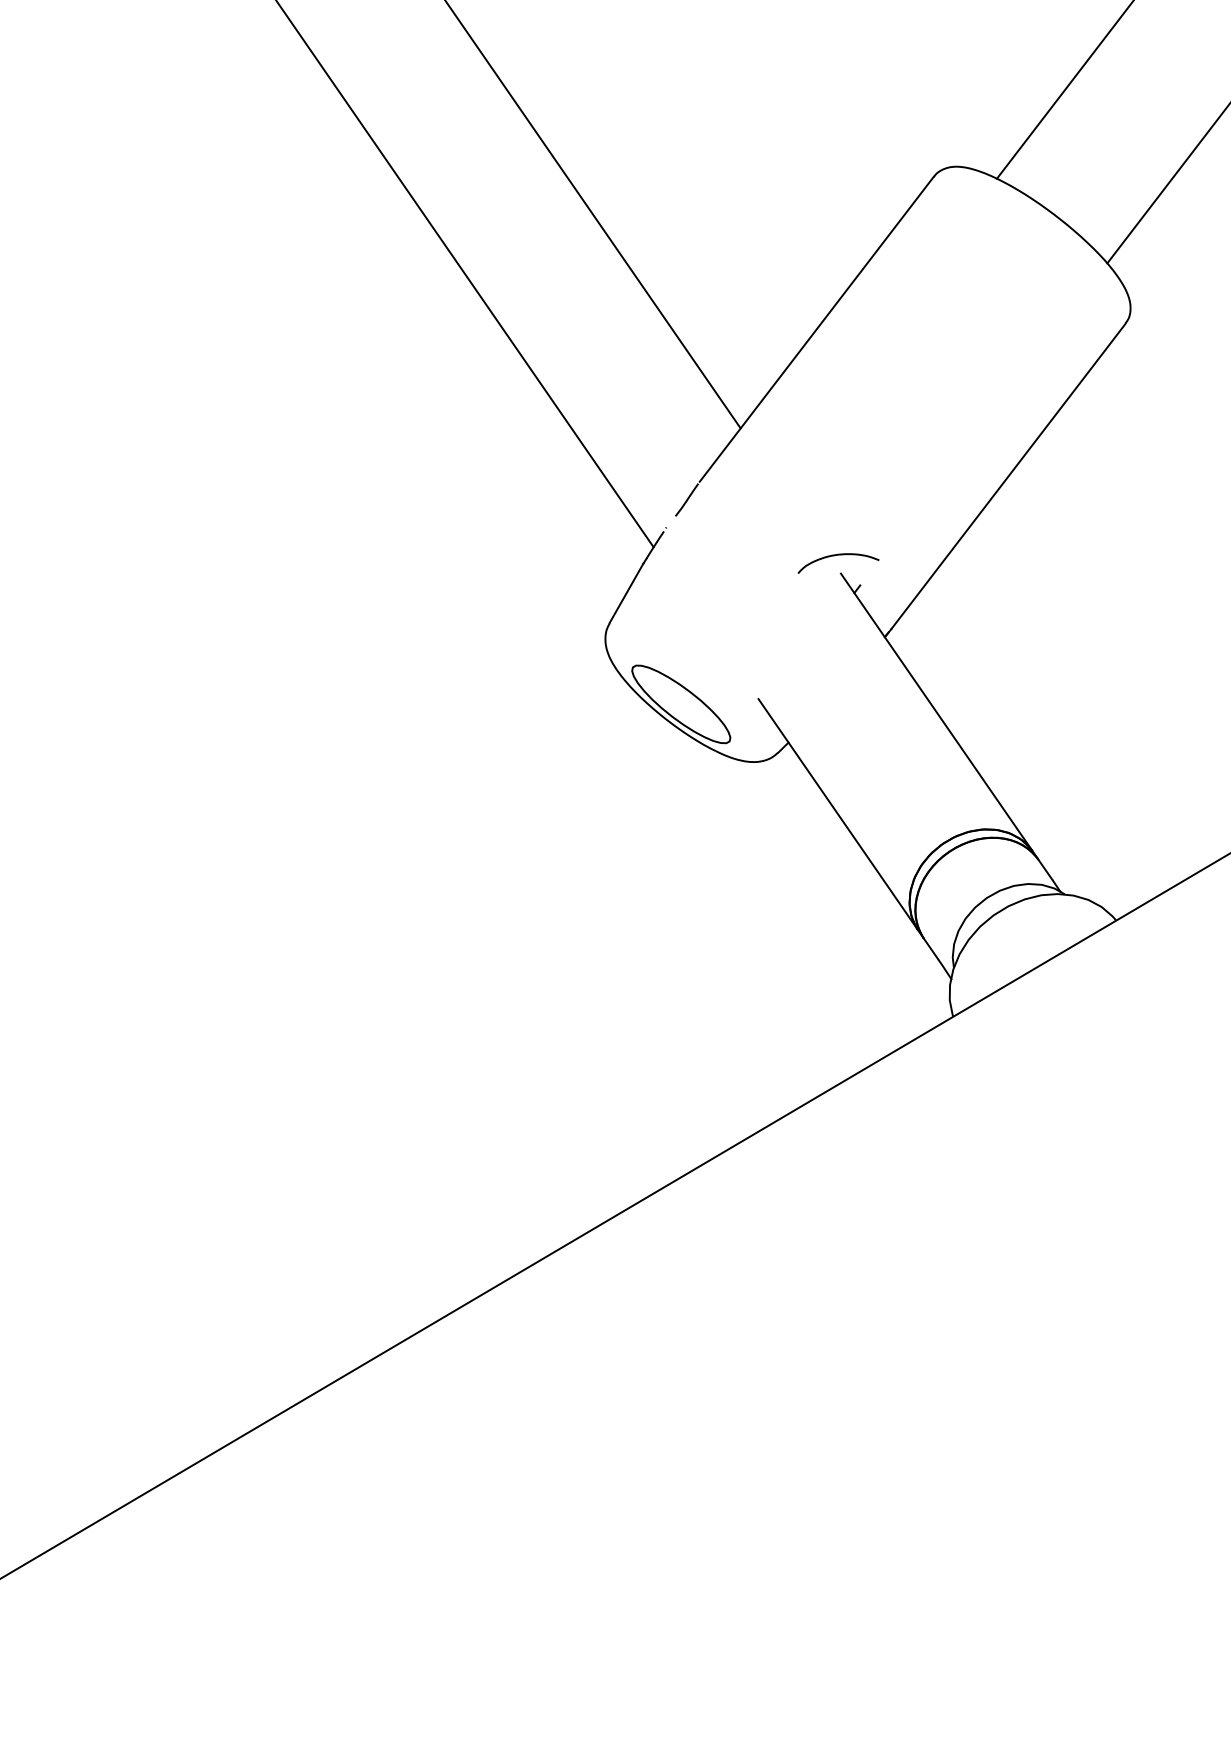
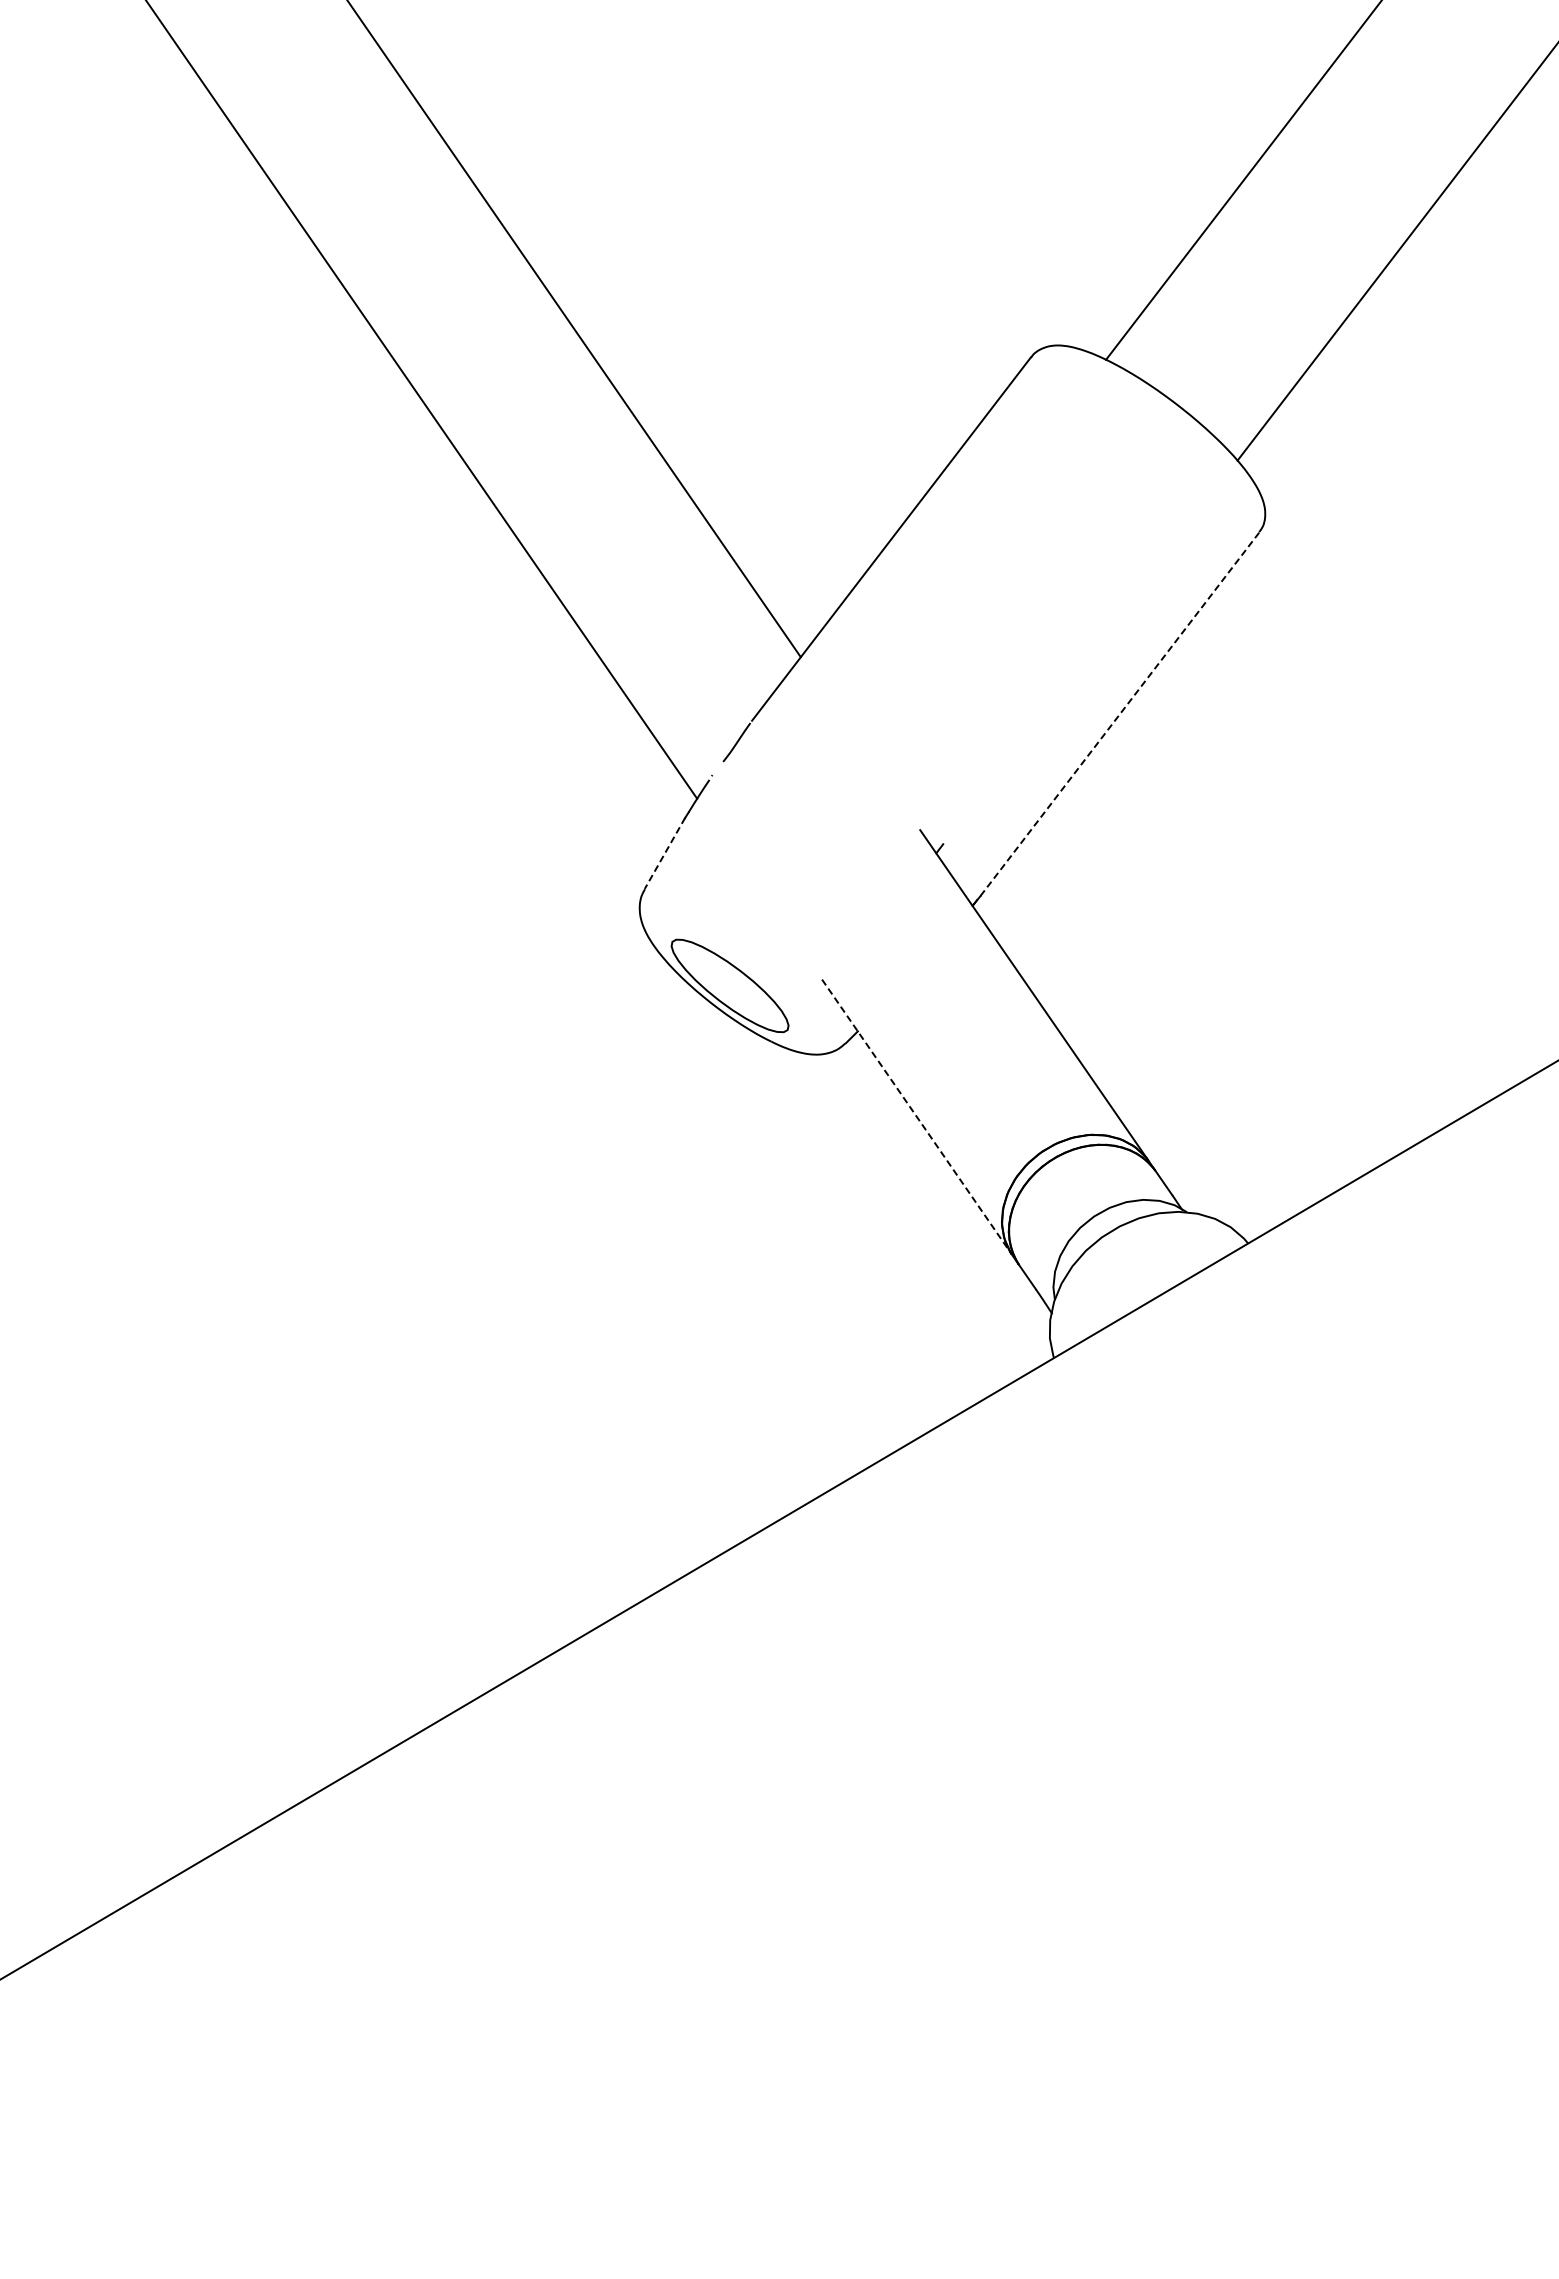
line: (1008, 476) -> (1119, 714), solid -> dashed
curve: (835, 556) -> (913, 809), removed
line: (627, 593) -> (665, 853), solid -> dashed
line: (838, 814) -> (917, 1117), solid -> dashed

